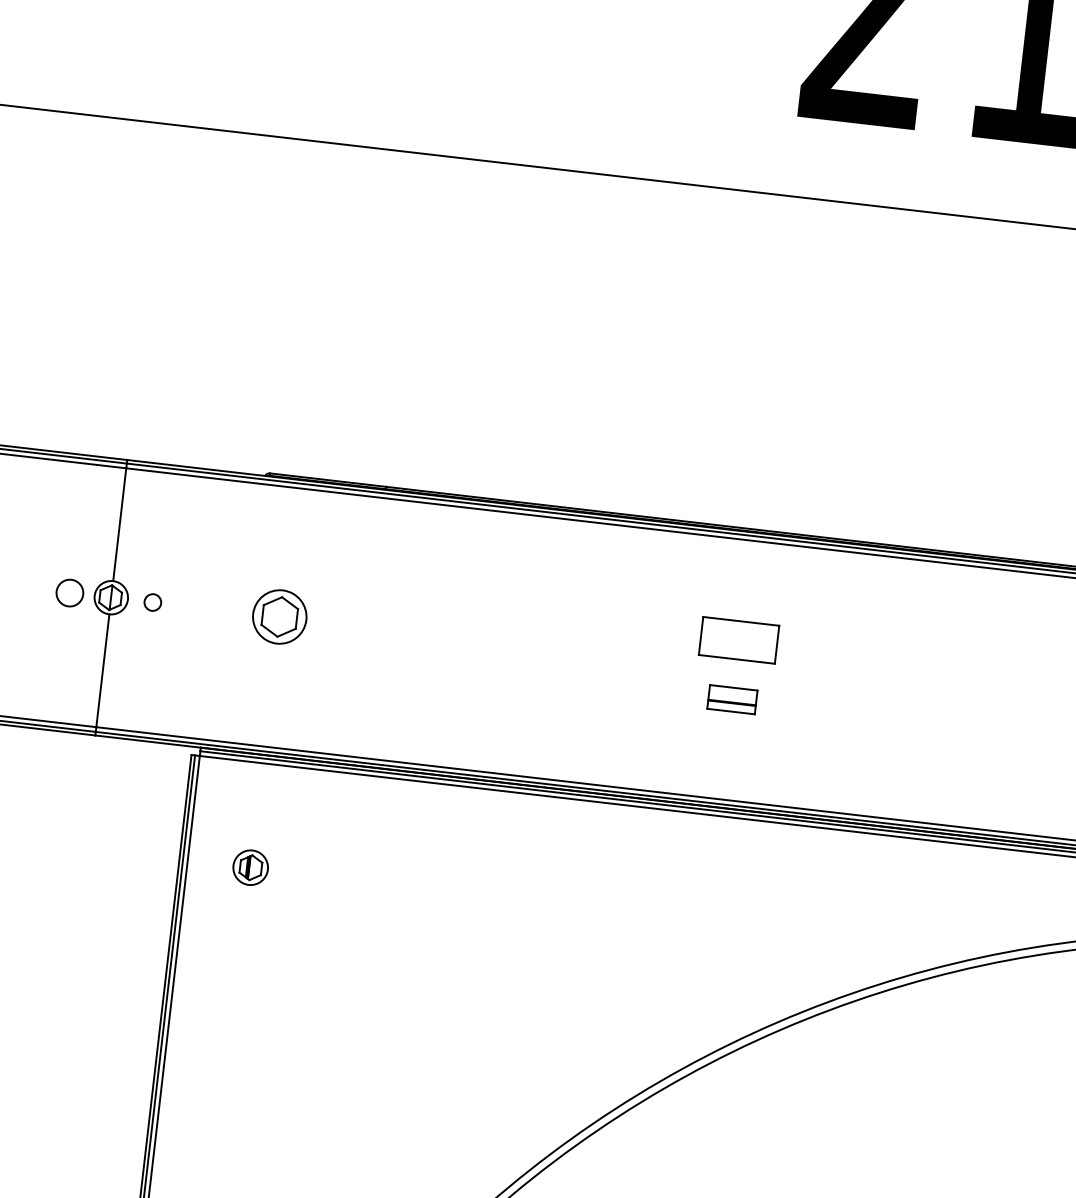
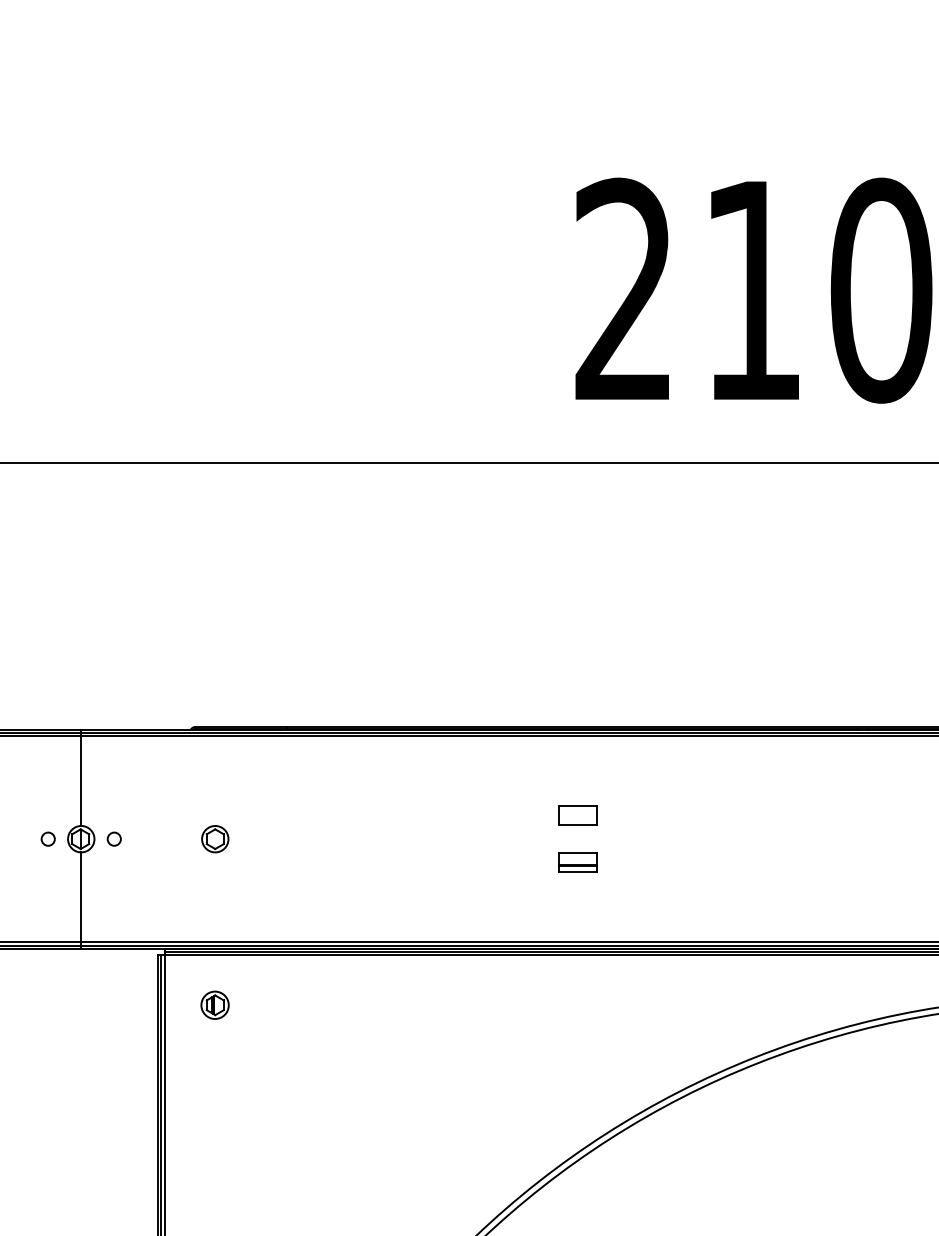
circle: (68, 591) -> (47, 838), size x0.62
part: (280, 617) -> (215, 839), size x0.62
part: (739, 640) -> (577, 815), size x0.62
part: (250, 866) -> (214, 1004), moved

